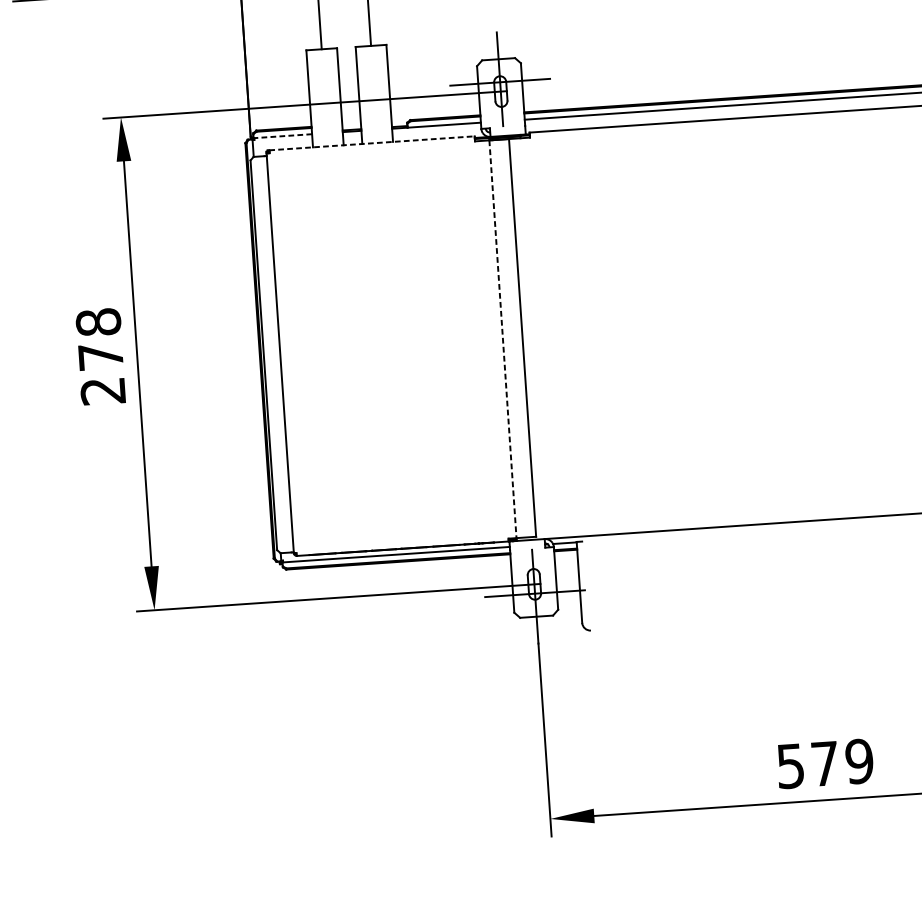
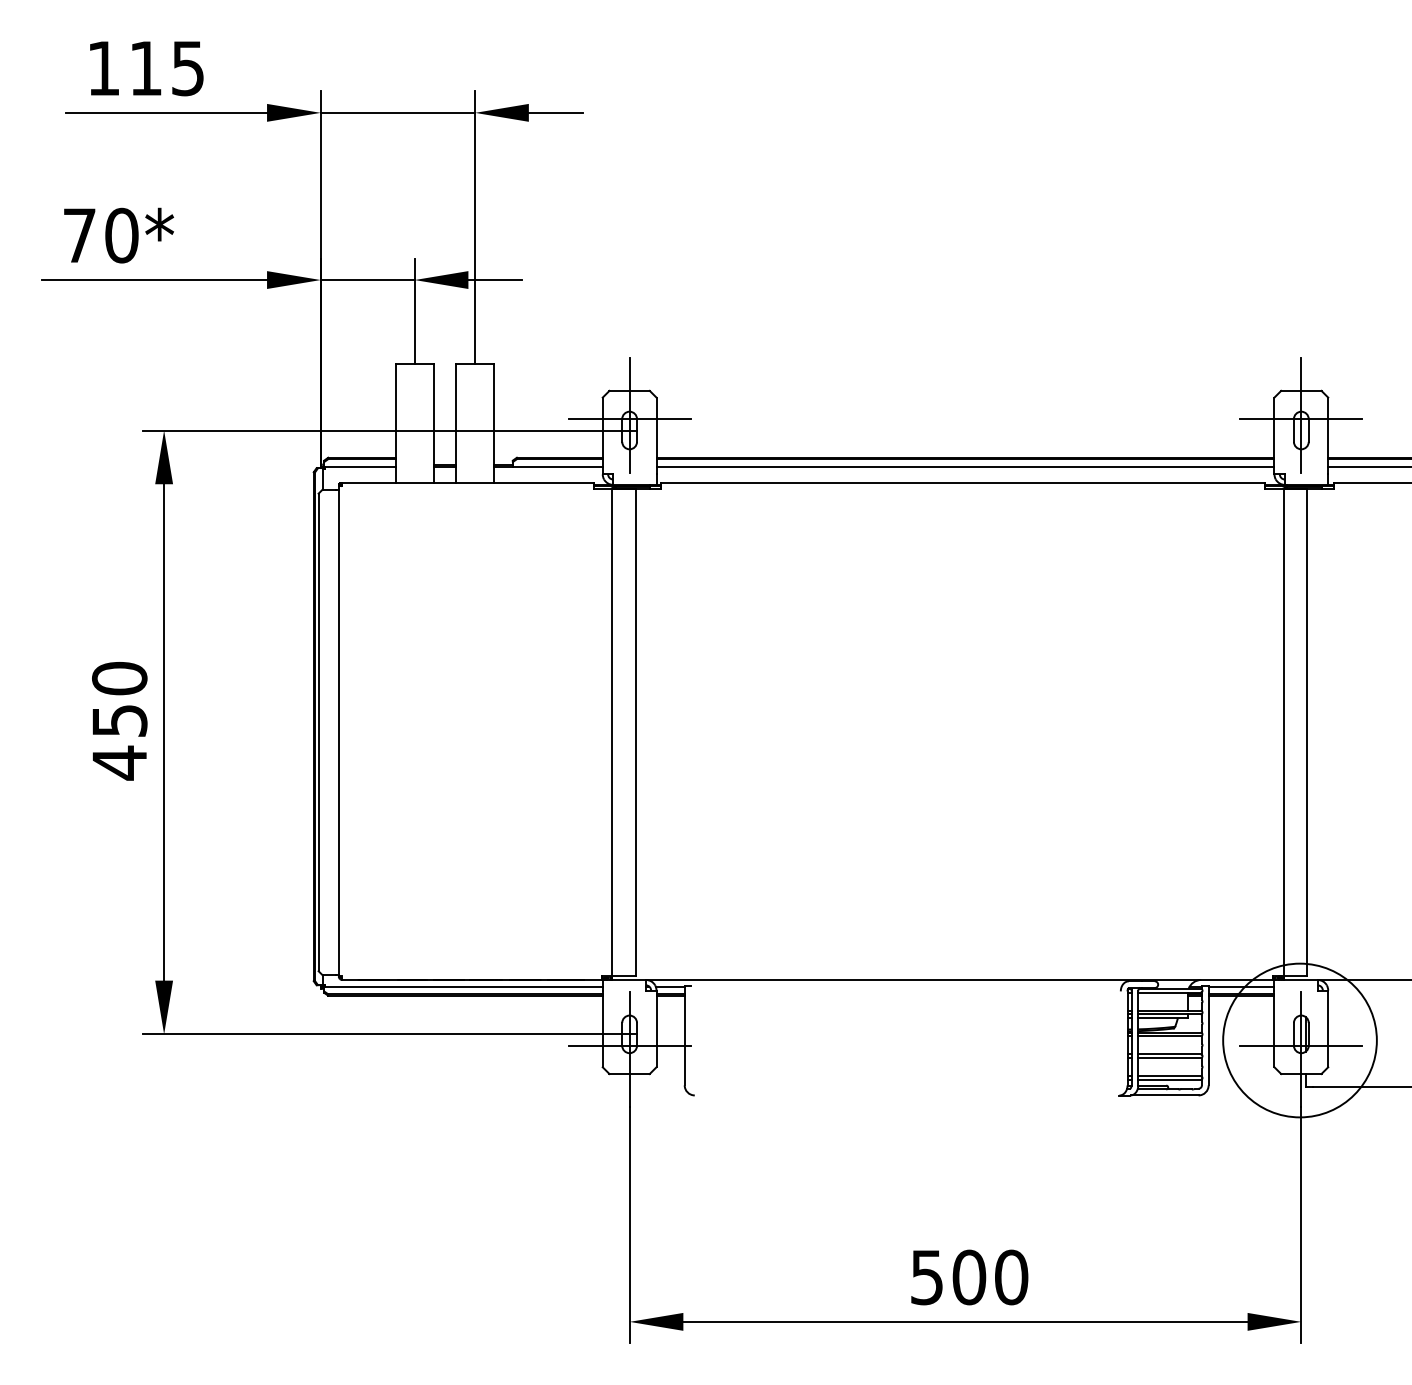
line: (281, 136) -> (358, 466), dashed -> solid
line: (372, 142) -> (468, 482), dashed -> solid
line: (502, 339) -> (611, 732), dashed -> solid
text: (100, 357) -> (119, 721), 278 -> 450
text: (842, 762) -> (990, 1277), 579 -> 500

